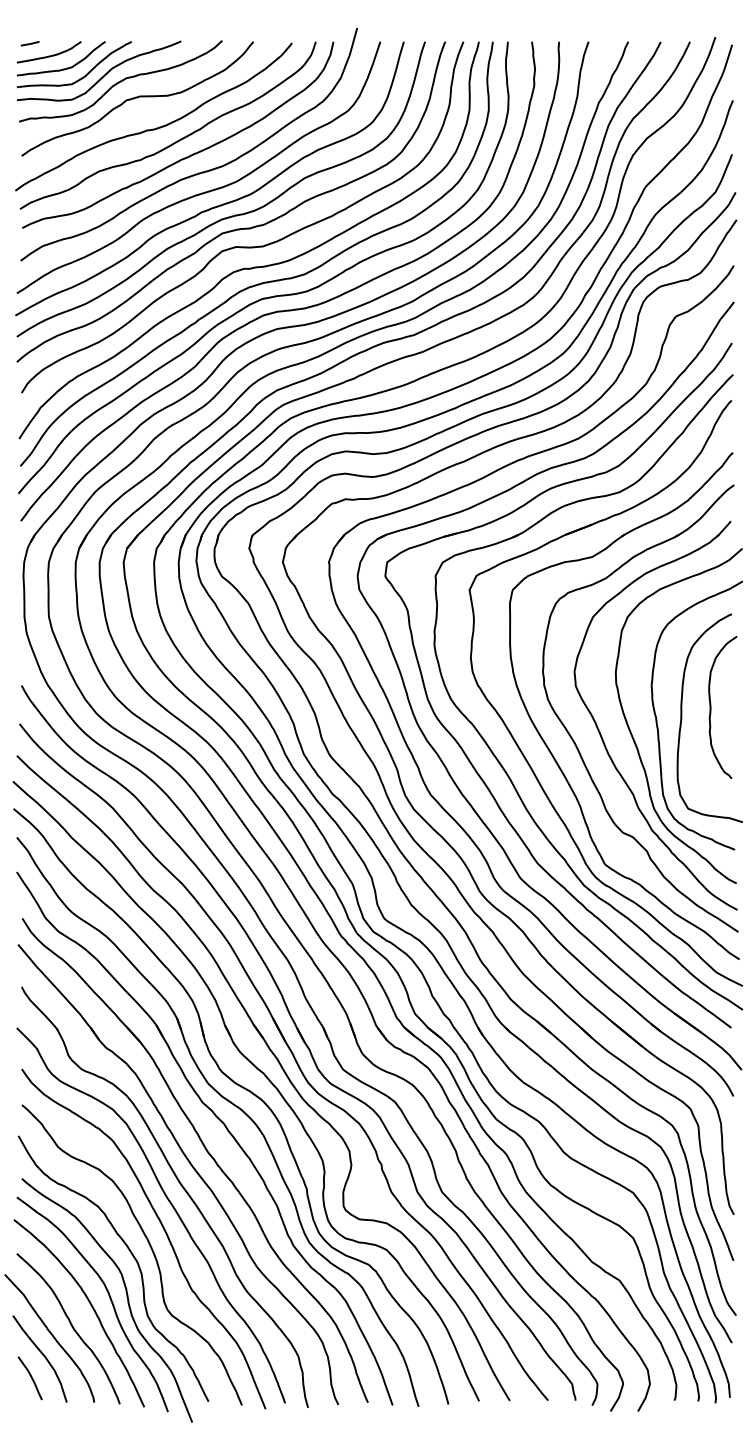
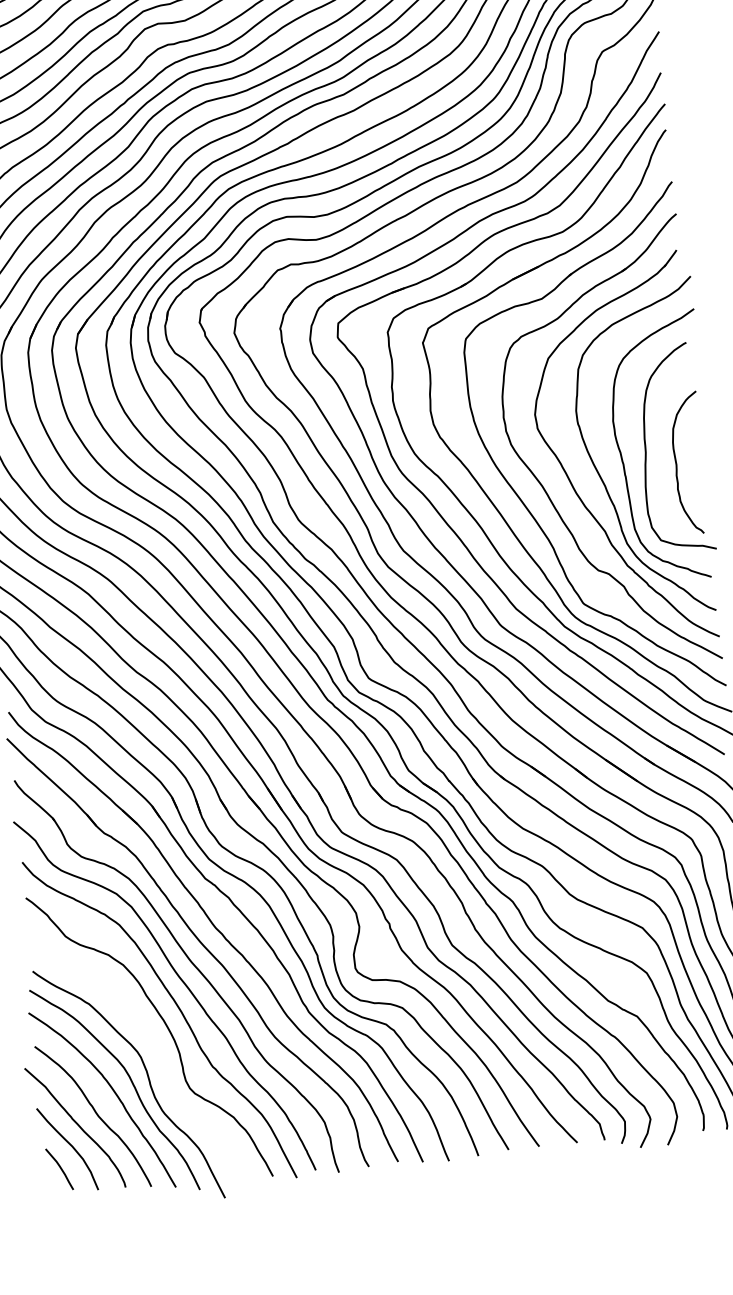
curve: (711, 707) -> (677, 464), moved
curve: (132, 1256) -> (150, 1038), removed

